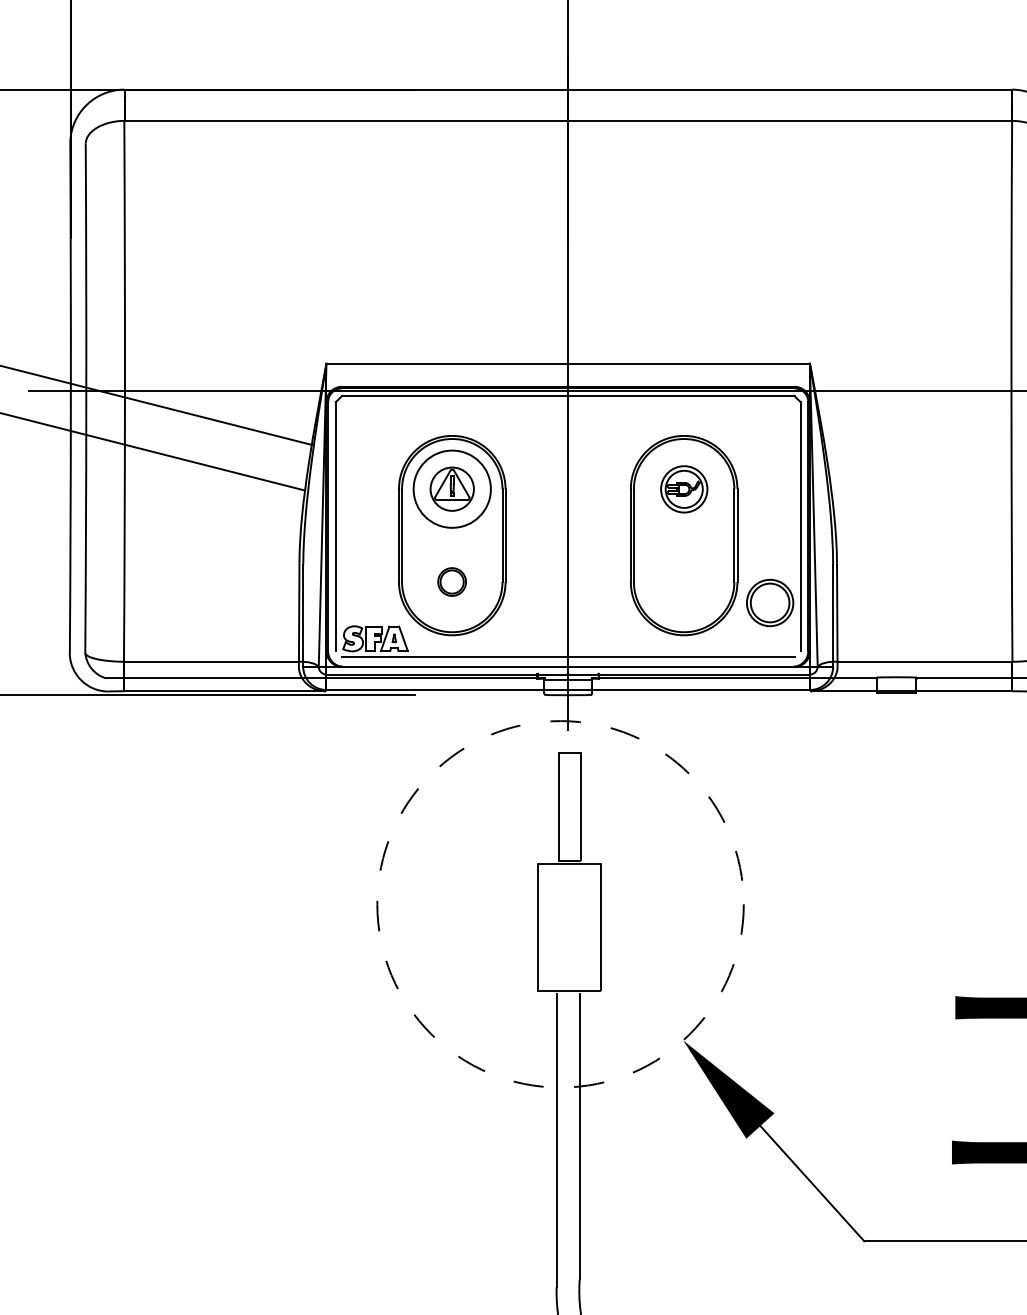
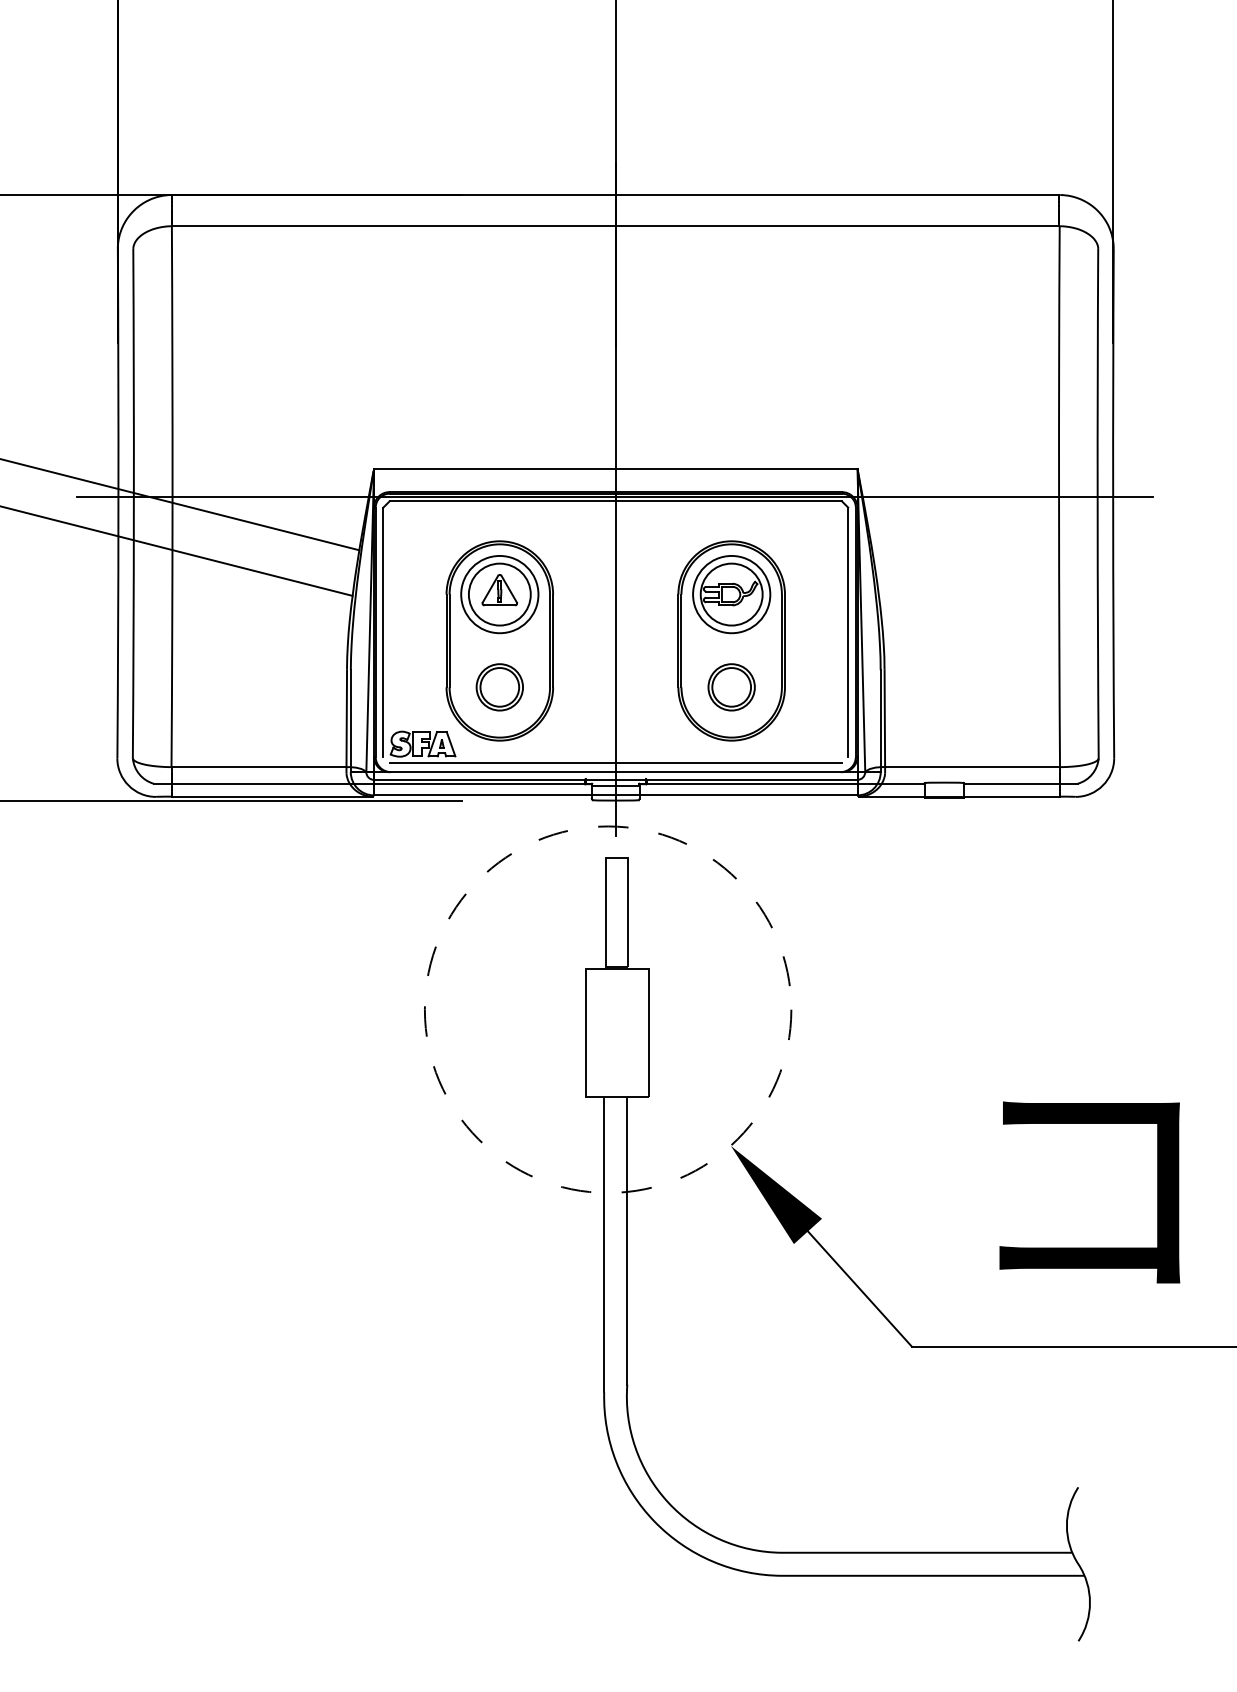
circle: (451, 489) -> (499, 594), size x1.43
part: (683, 489) -> (731, 594), size x1.67
part: (451, 582) -> (499, 687), size x1.67
part: (769, 603) -> (731, 687), moved

